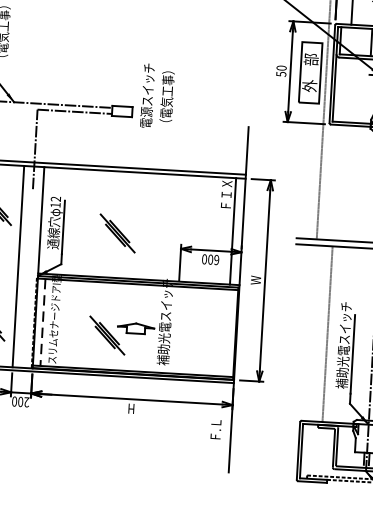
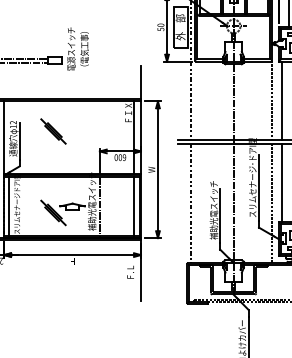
part: (117, 233) -> (53, 131), moved
line: (43, 322) -> (9, 206), dashed -> solid
line: (175, 331) -> (99, 207), added
line: (227, 332) -> (134, 206), added
line: (327, 334) -> (191, 203), moved

